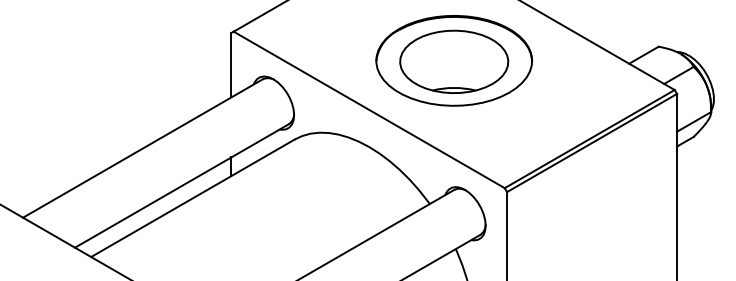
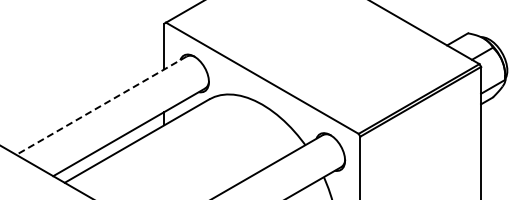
part: (453, 60) -> (322, 43), removed
line: (142, 148) -> (101, 105), solid -> dashed

